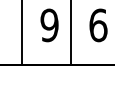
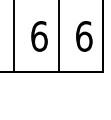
text: (49, 25) -> (39, 36), 9 -> 6

